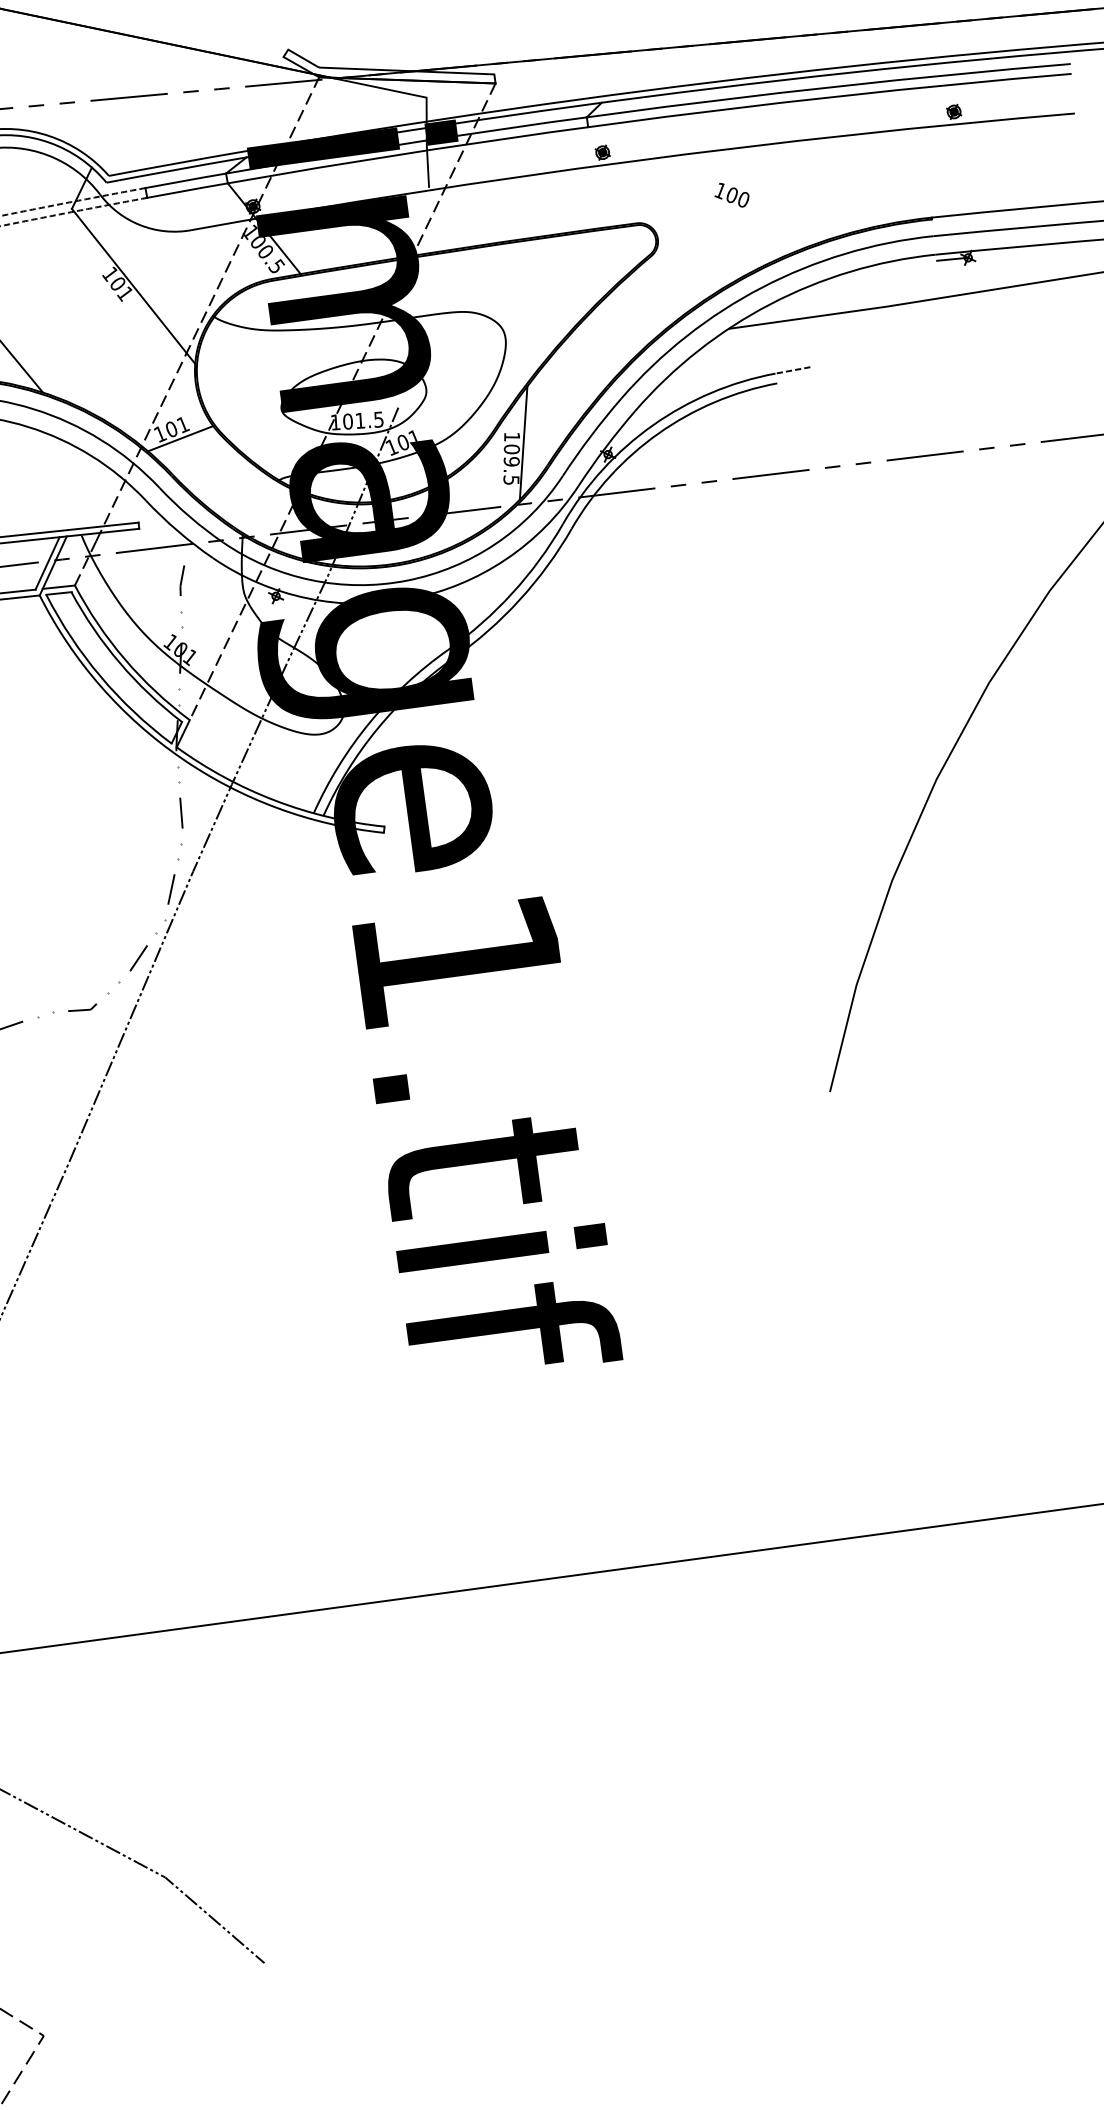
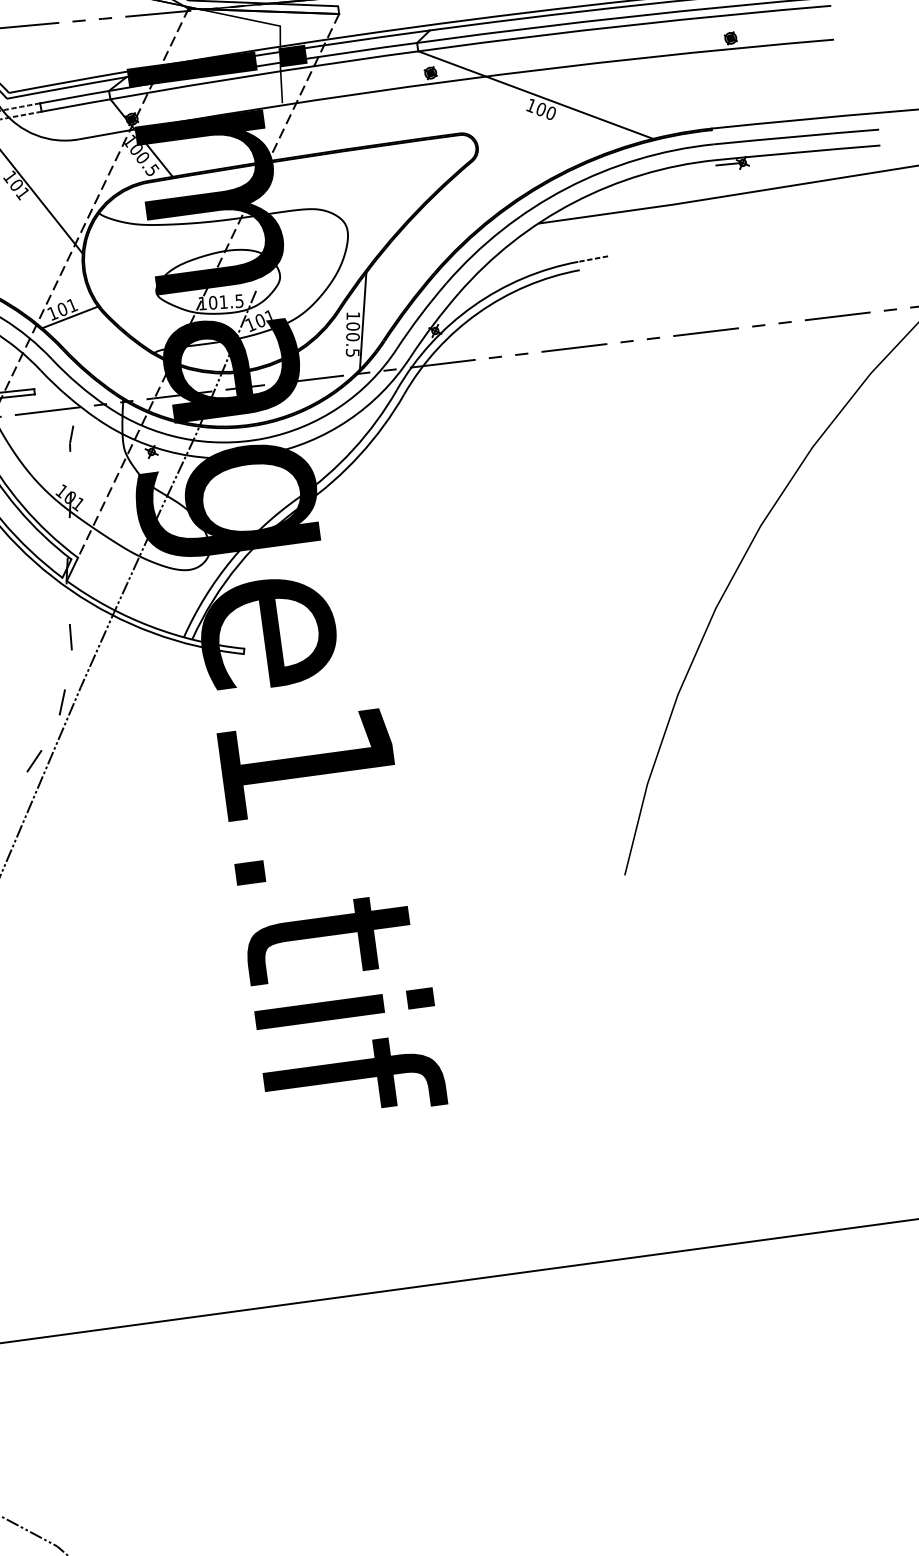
line: (725, 178) -> (535, 95), added
text: (511, 461) -> (352, 336), 109.5 -> 100.5

